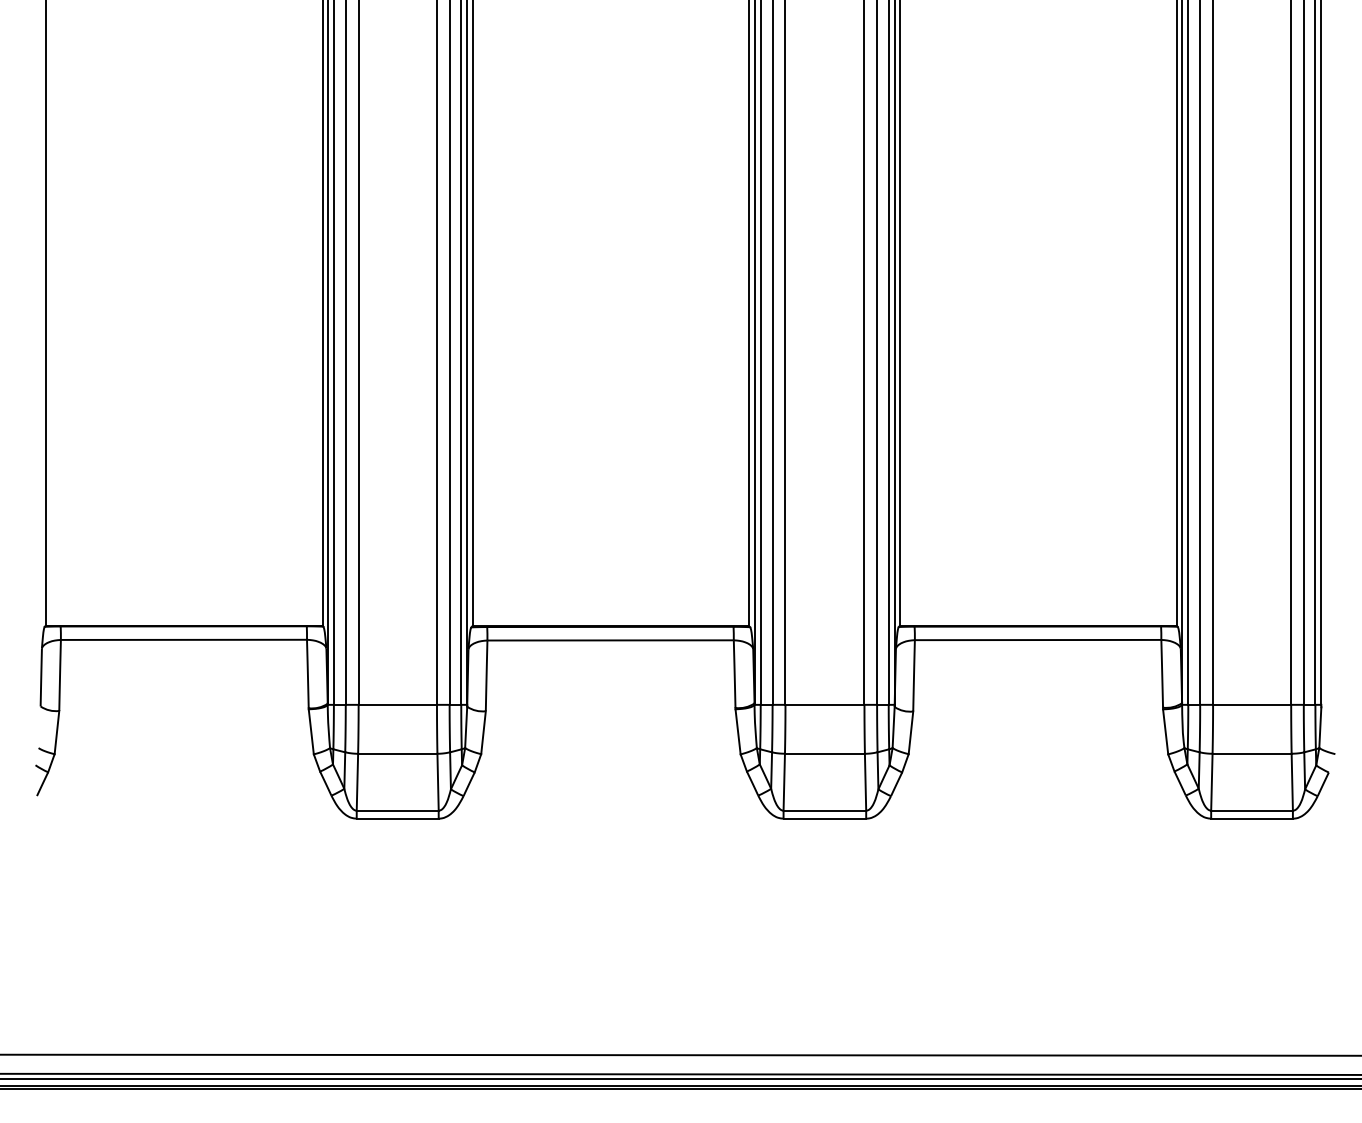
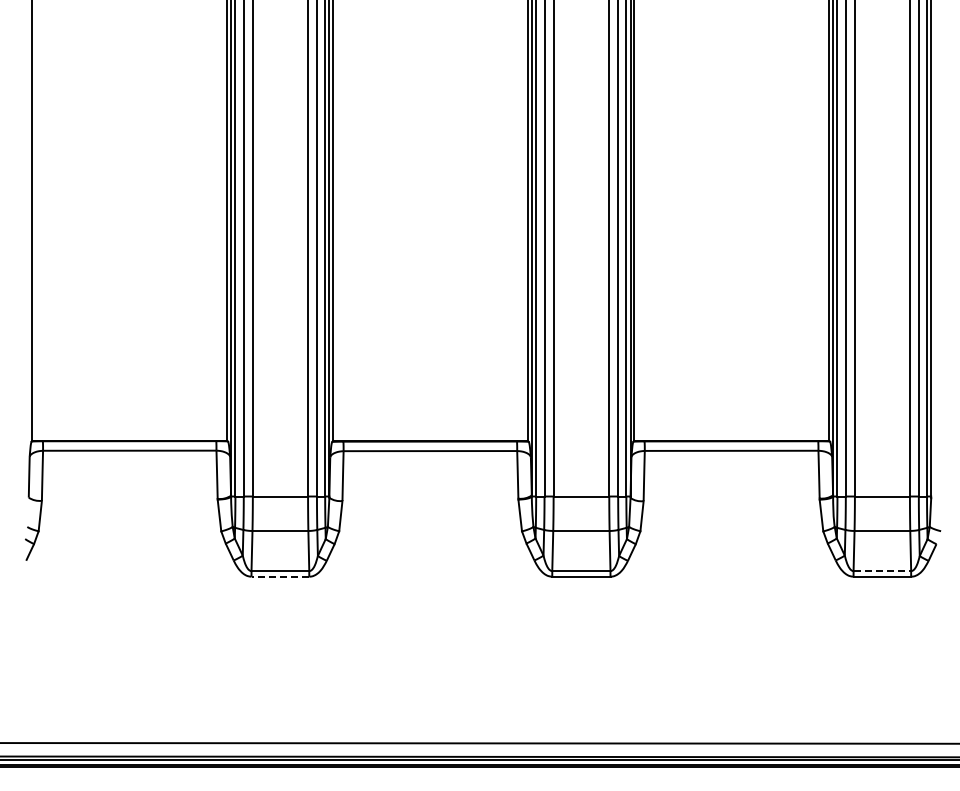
line: (1252, 811) -> (882, 571), solid -> dashed
line: (397, 818) -> (280, 576), solid -> dashed

